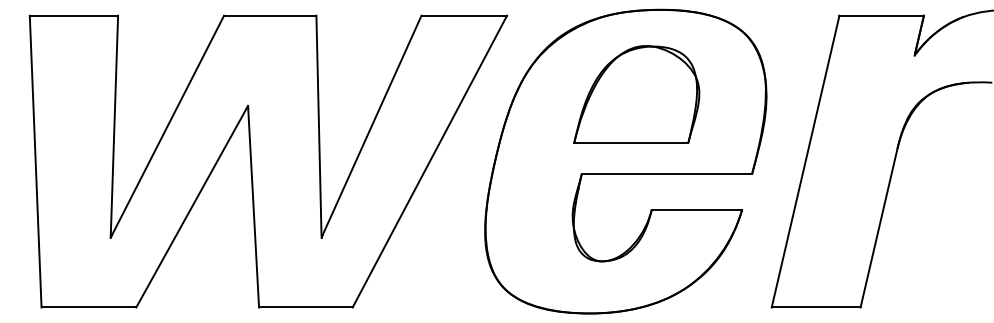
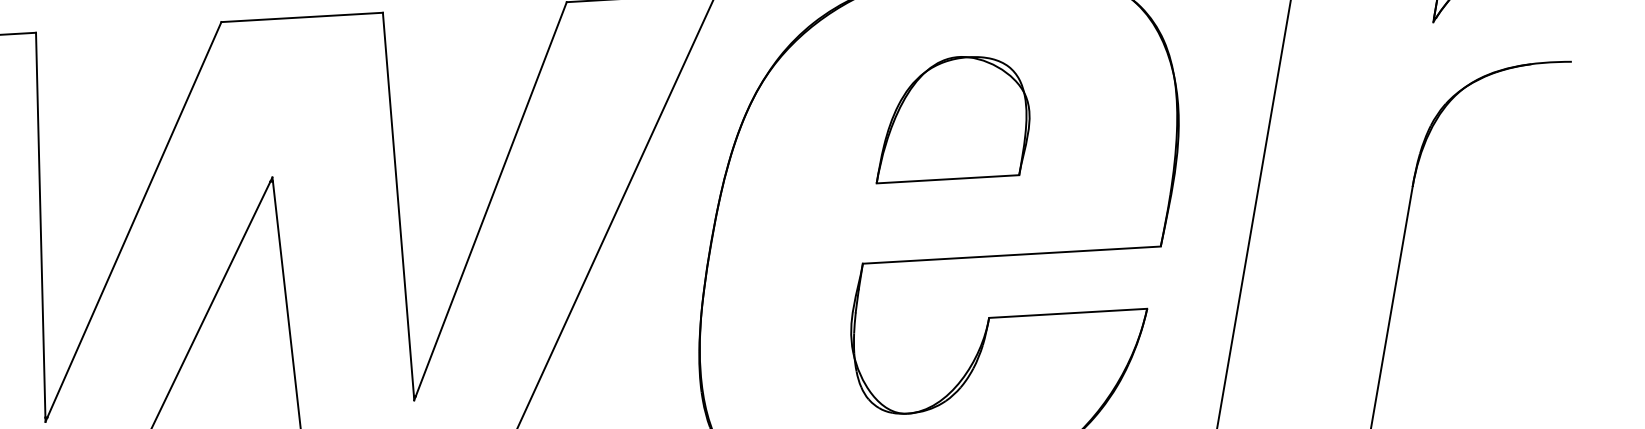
part: (636, 94) -> (950, 118), size x0.71

